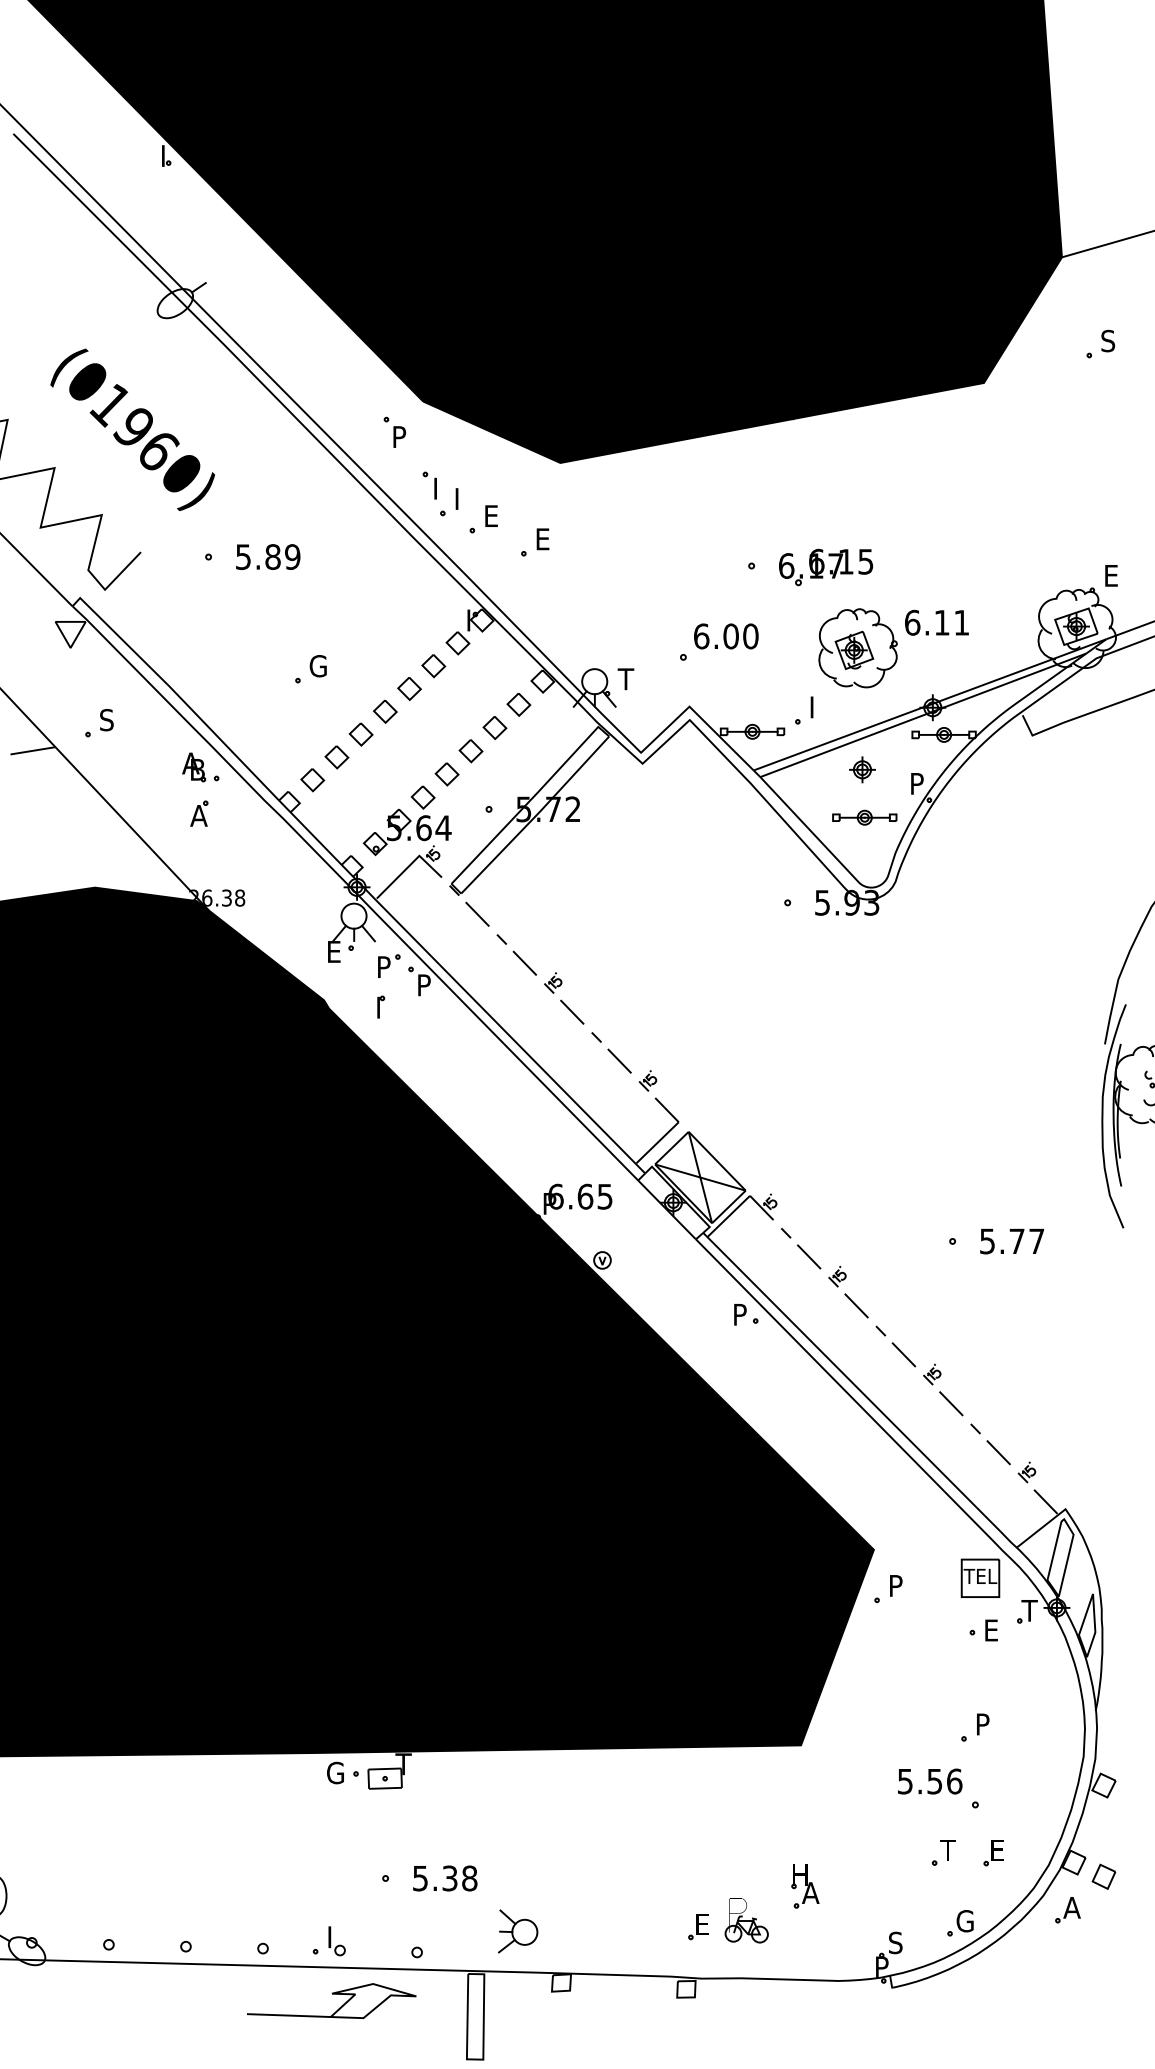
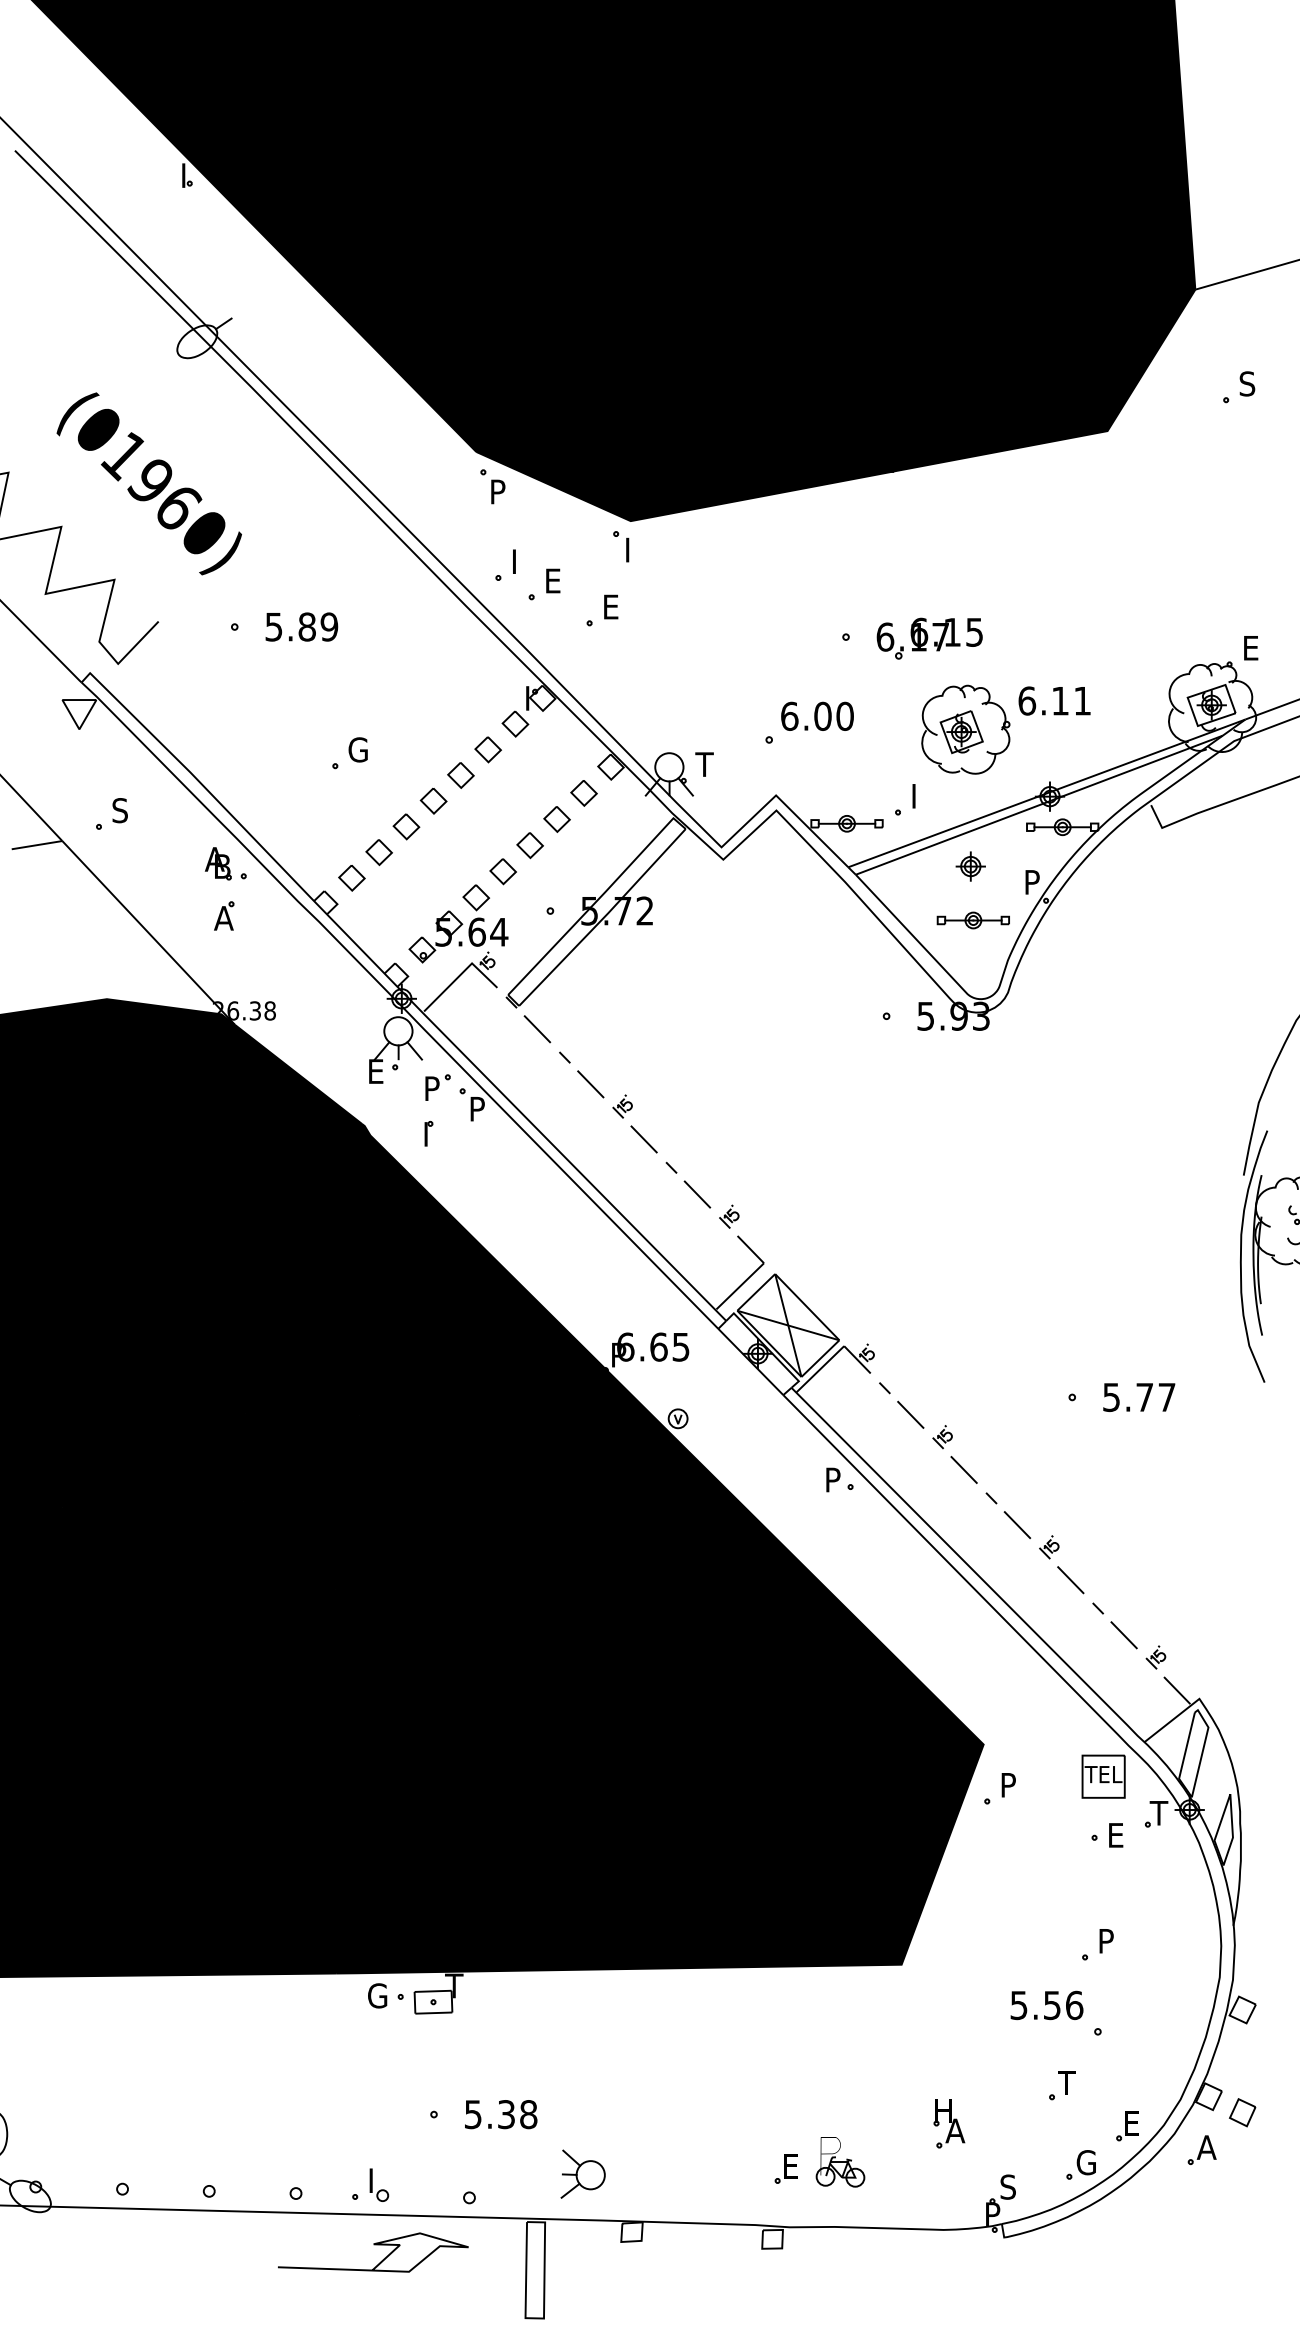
part: (394, 431) -> (492, 485), moved
part: (429, 485) -> (620, 546), moved
part: (993, 1853) -> (1127, 2126), moved
part: (805, 1886) -> (949, 2123), moved

